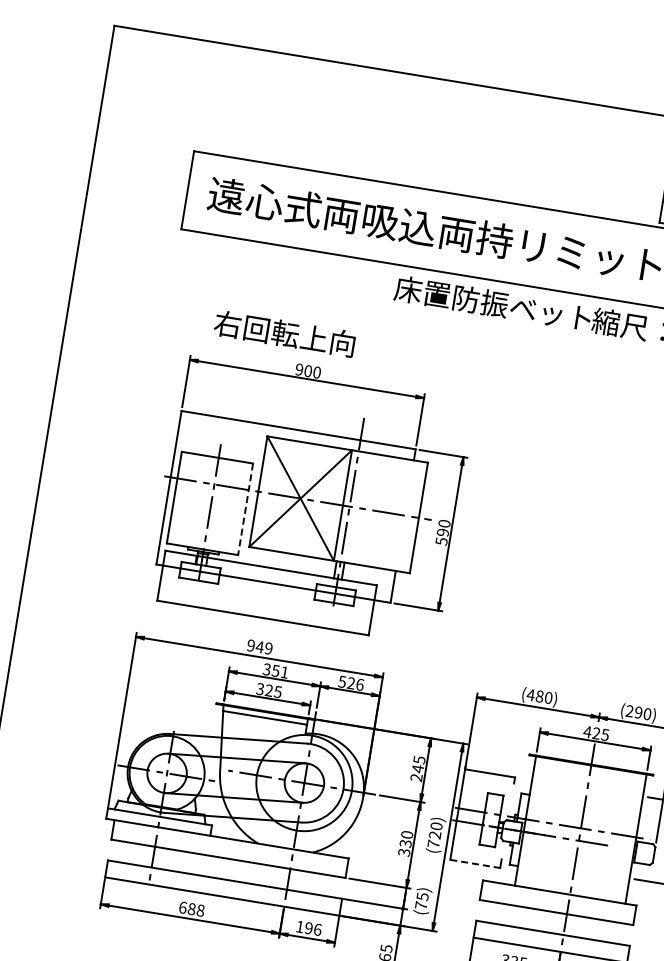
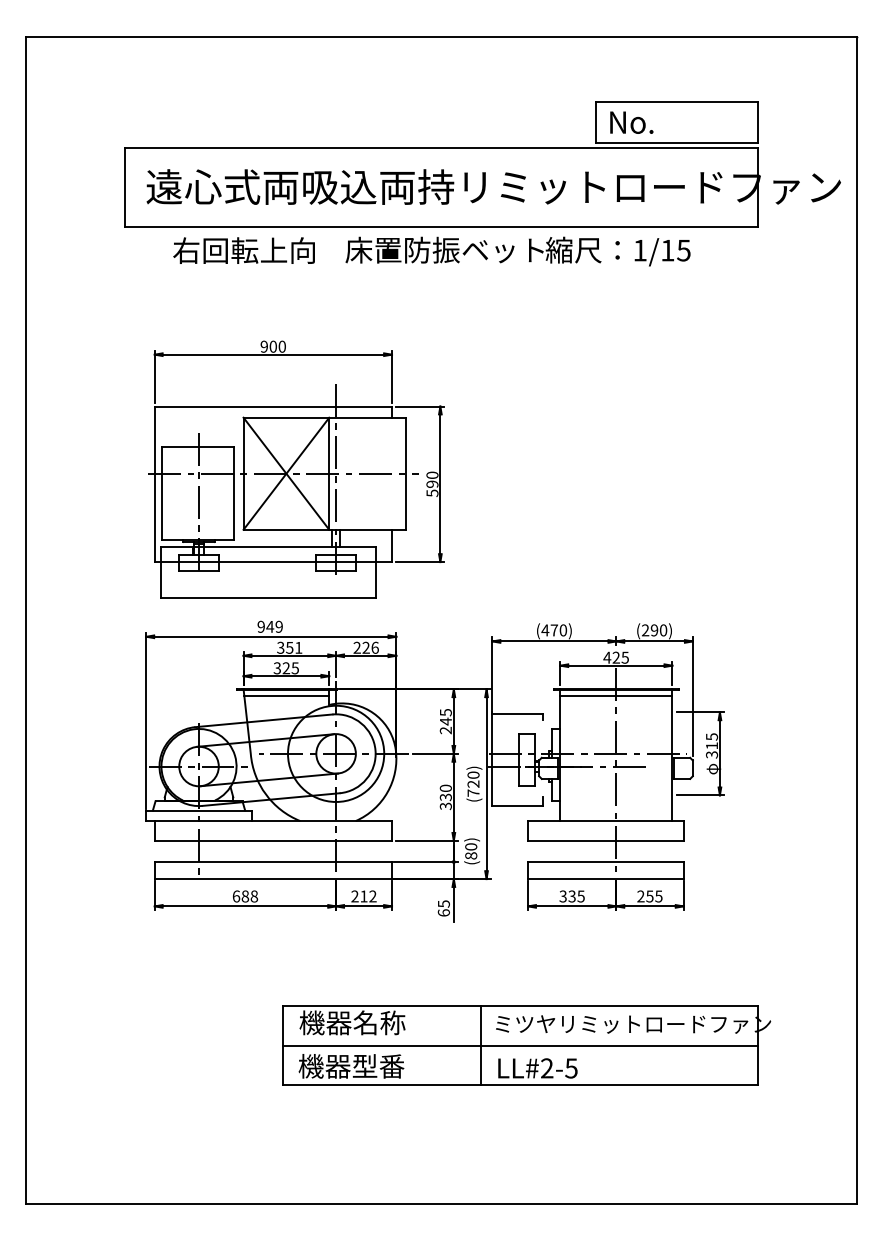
text: (284, 333) -> (243, 250), moved
line: (245, 509) -> (233, 493), dashed -> solid
text: (341, 681) -> (356, 647), 526 -> 226
text: (539, 696) -> (554, 630), (480) -> (470)
line: (590, 770) -> (616, 695), added
line: (475, 864) -> (518, 806), dashed -> solid
text: (422, 901) -> (471, 851), (75) -> (80)
text: (308, 928) -> (363, 896), 196 -> 212

